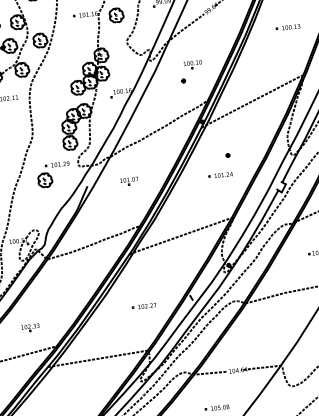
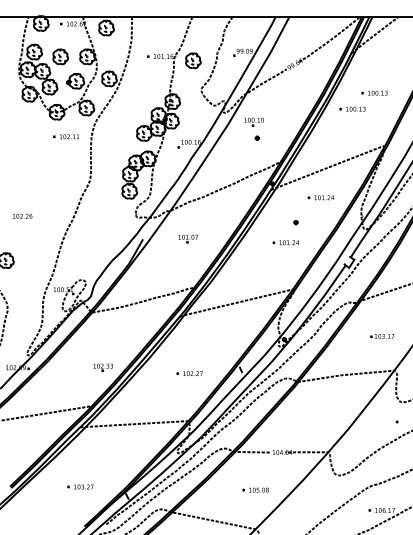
part: (269, 43) -> (352, 108), added
part: (192, 64) -> (253, 121), moved
part: (248, 129) -> (320, 197), added
part: (53, 175) -> (108, 223), removed
part: (29, 327) -> (102, 367), moved

